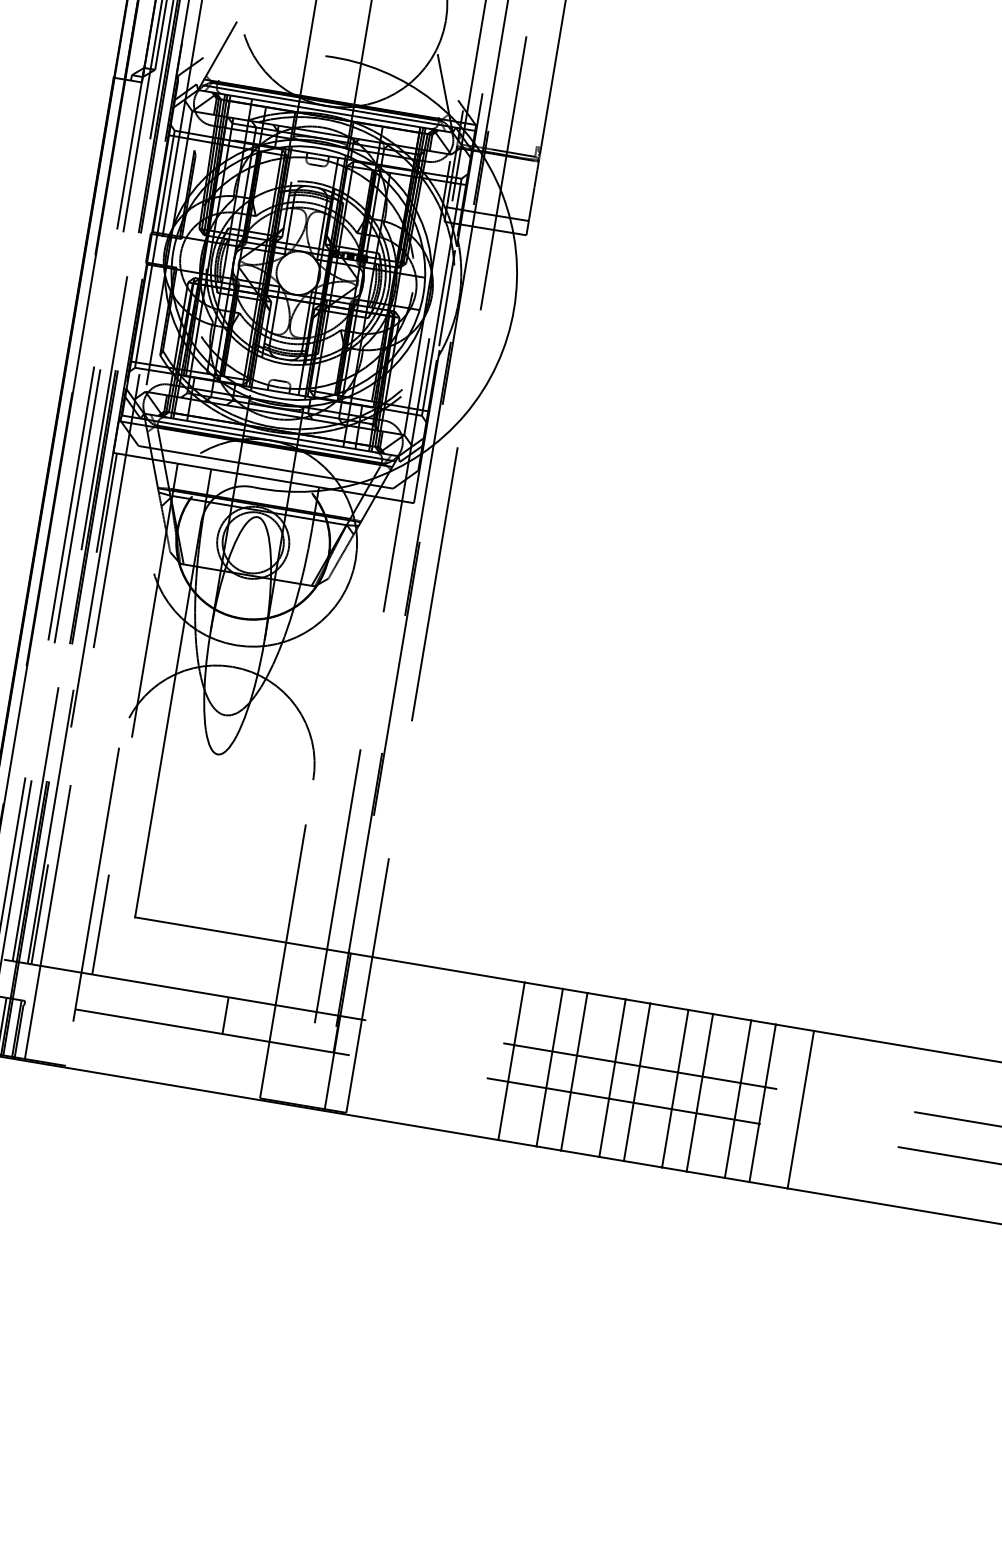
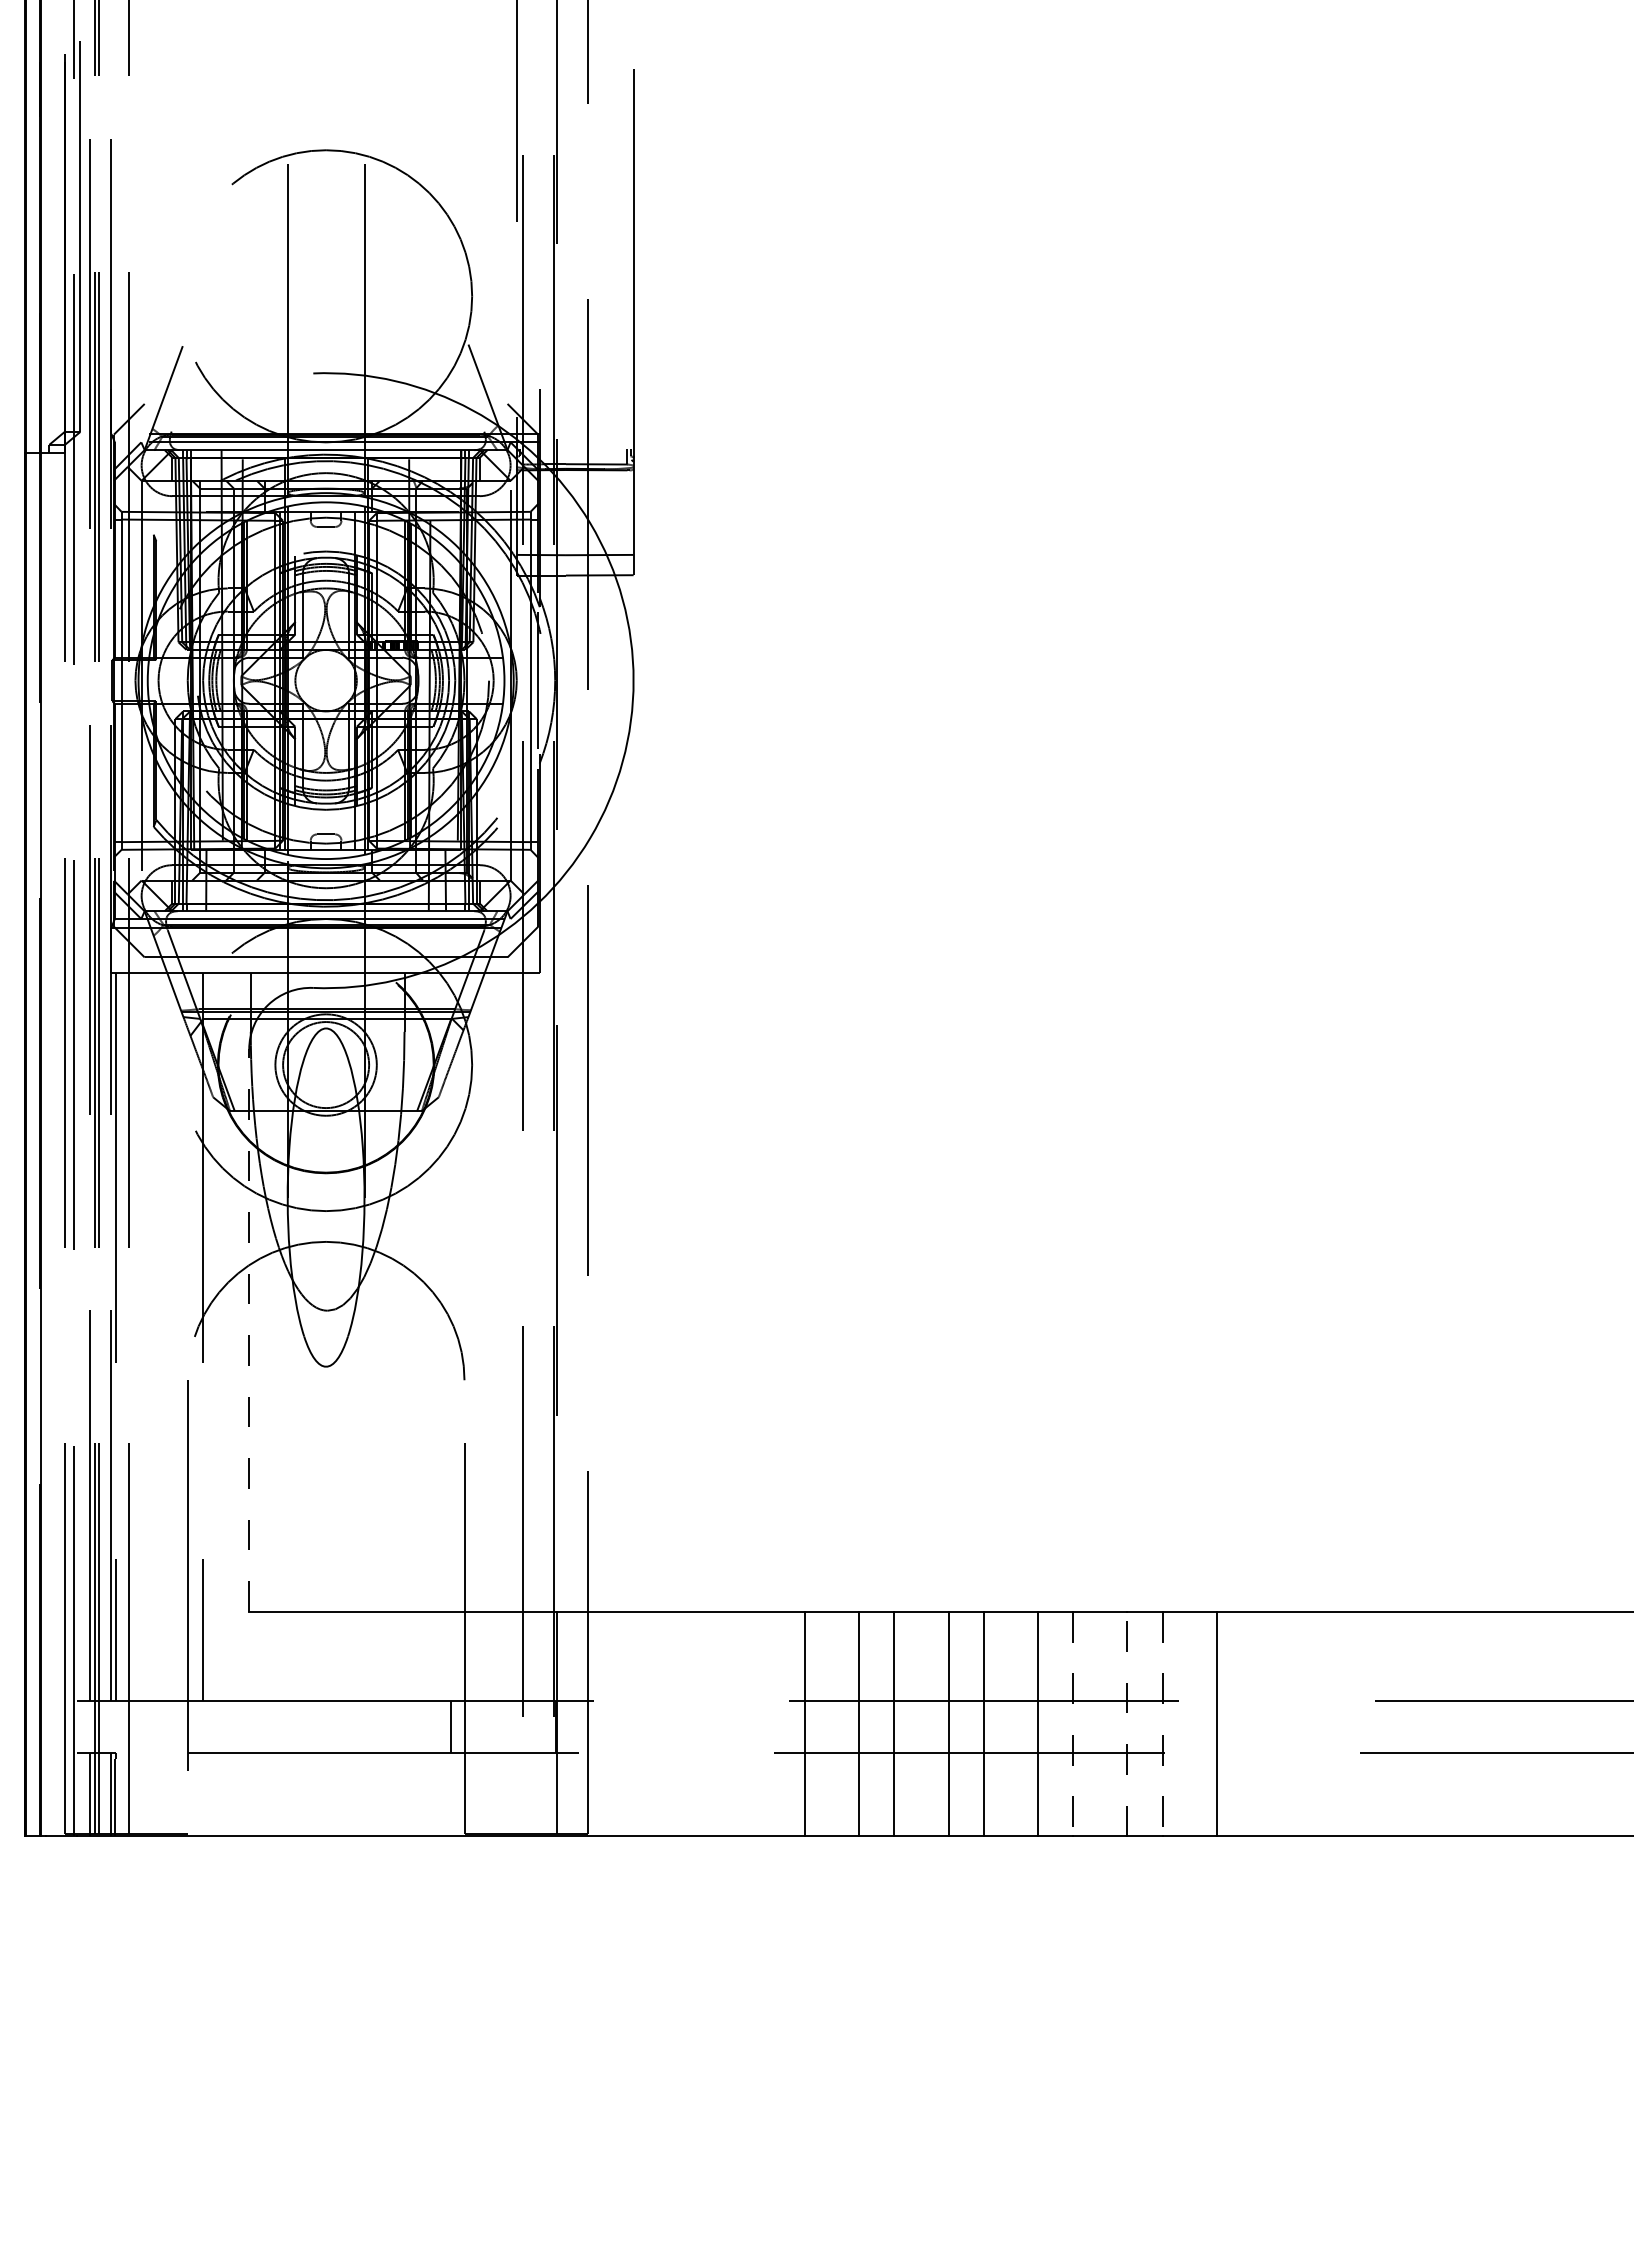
line: (168, 720) -> (249, 1330), solid -> dashed
line: (225, 1015) -> (451, 1726), moved
line: (700, 1093) -> (1073, 1724), solid -> dashed
line: (738, 1098) -> (1127, 1723), solid -> dashed
line: (762, 1103) -> (1162, 1724), solid -> dashed

